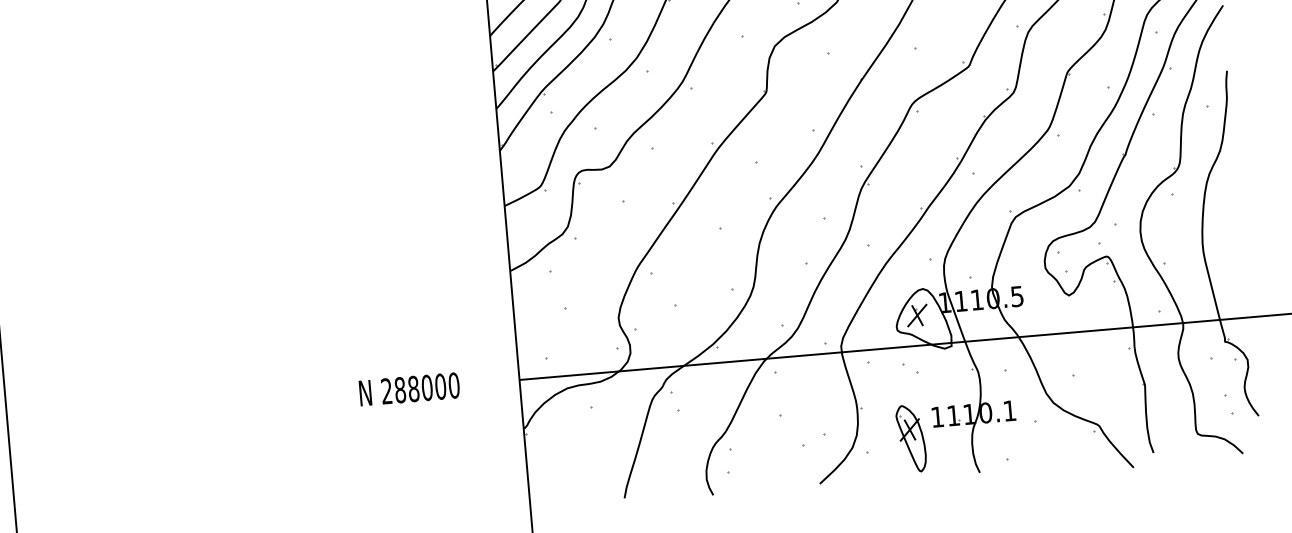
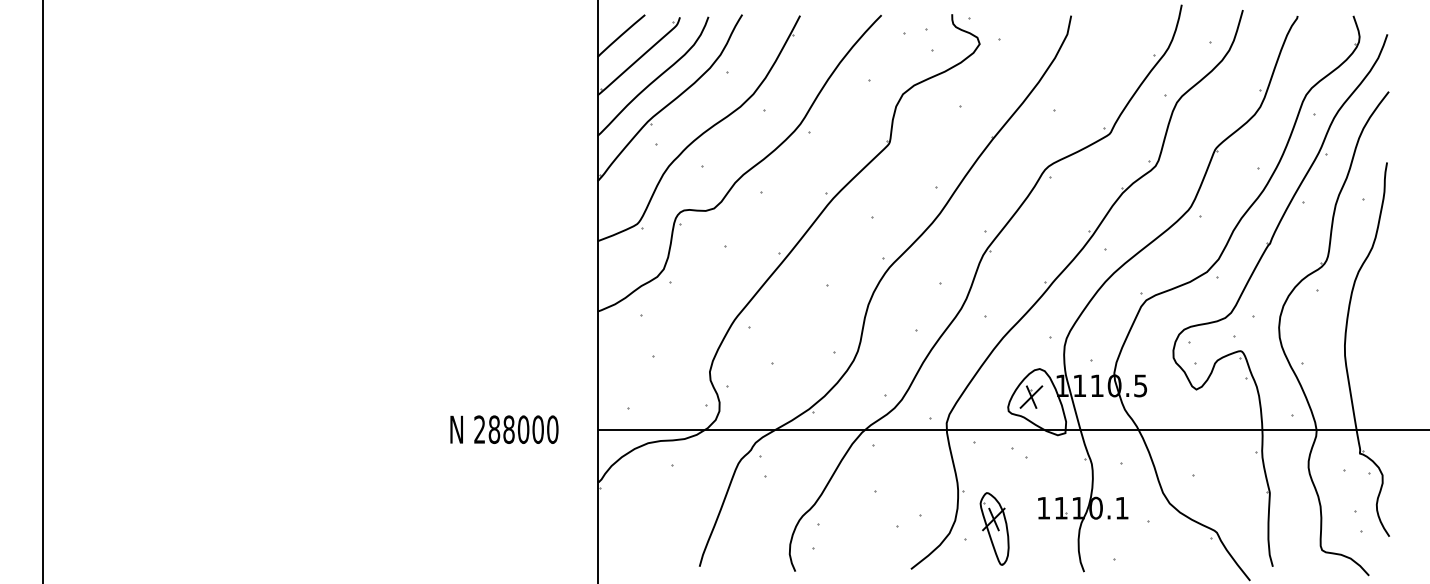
text: (409, 389) -> (504, 429), moved
part: (911, 438) -> (994, 528), moved

